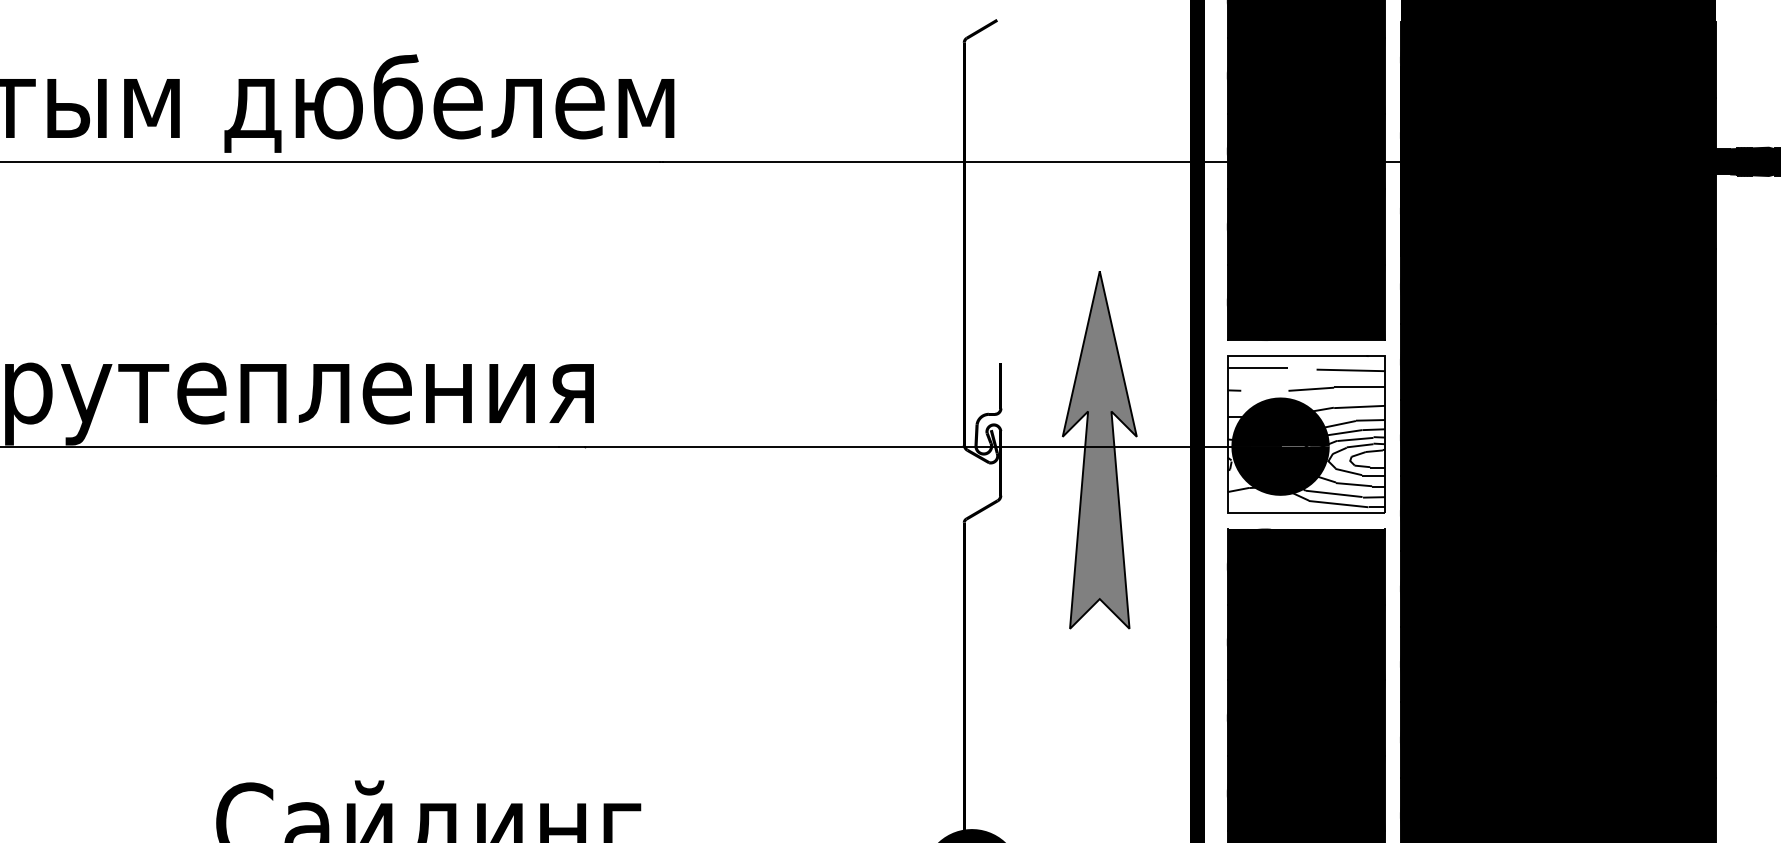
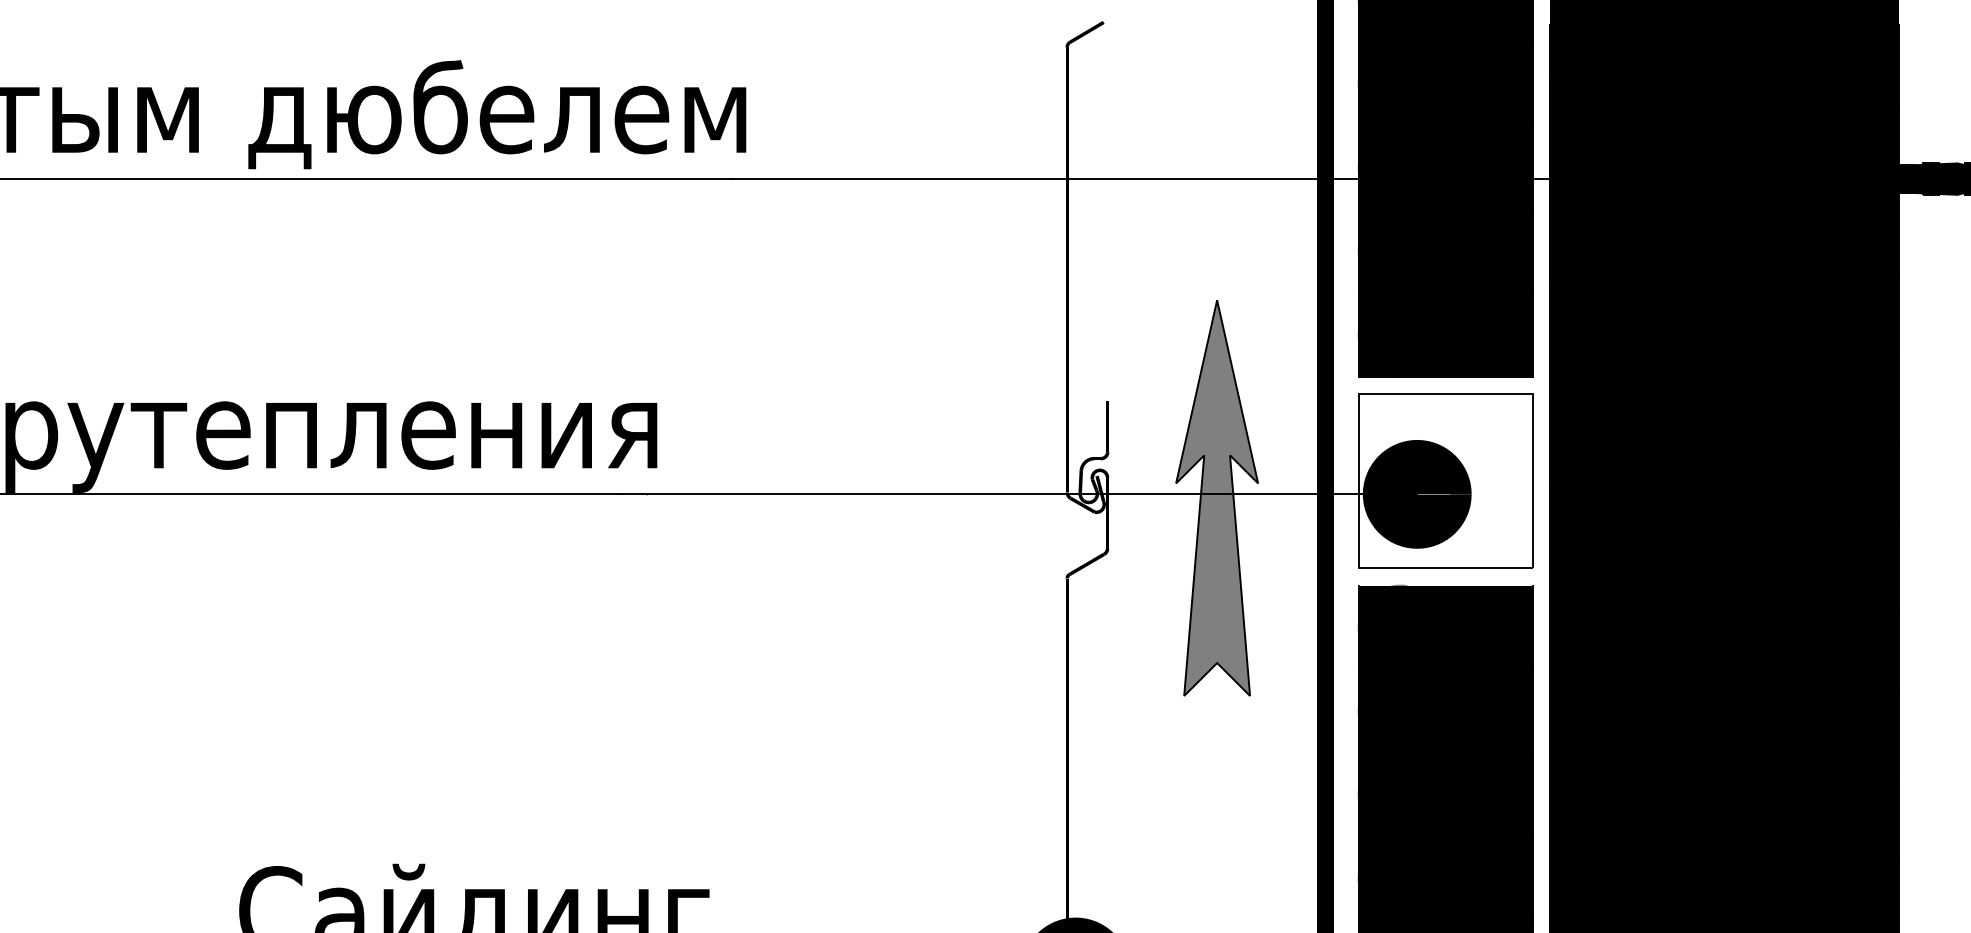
hatch: (1306, 431) -> (1445, 477), removed

